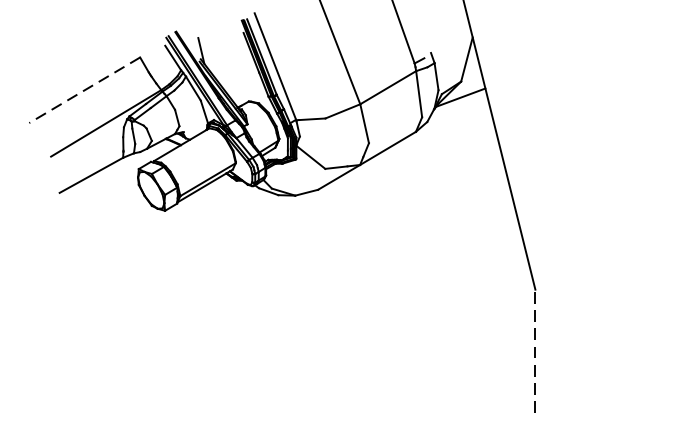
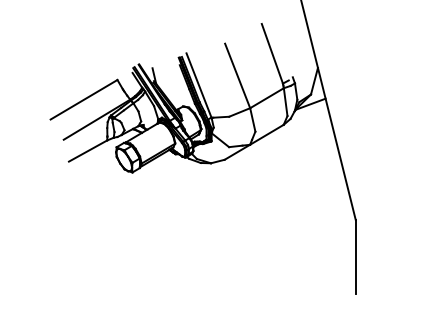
line: (85, 89) -> (84, 99), dashed -> solid
line: (534, 350) -> (355, 256), dashed -> solid

